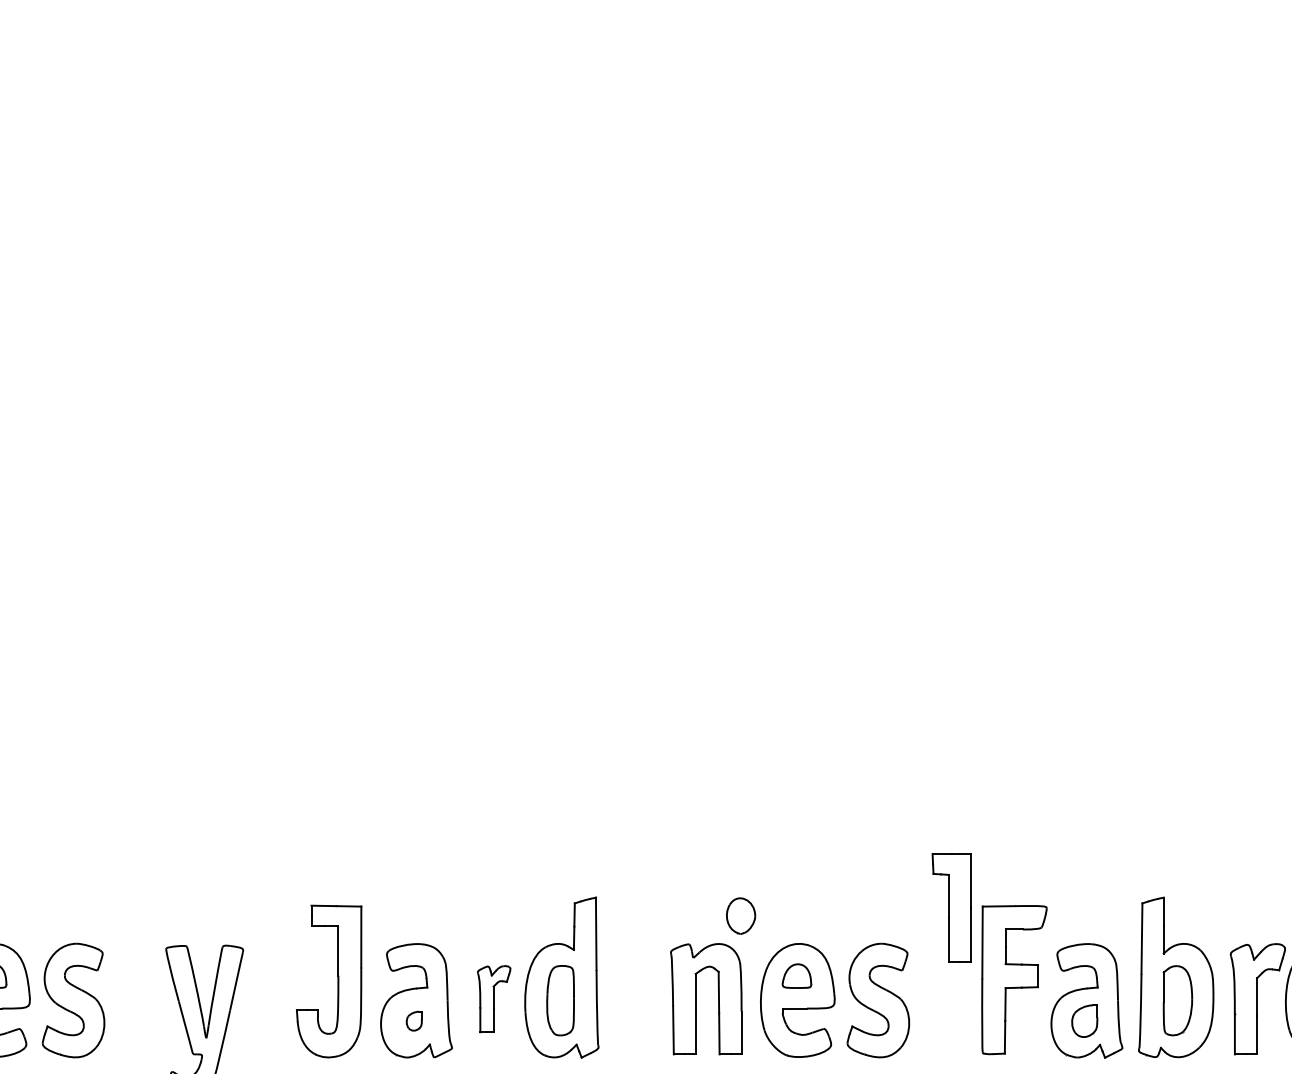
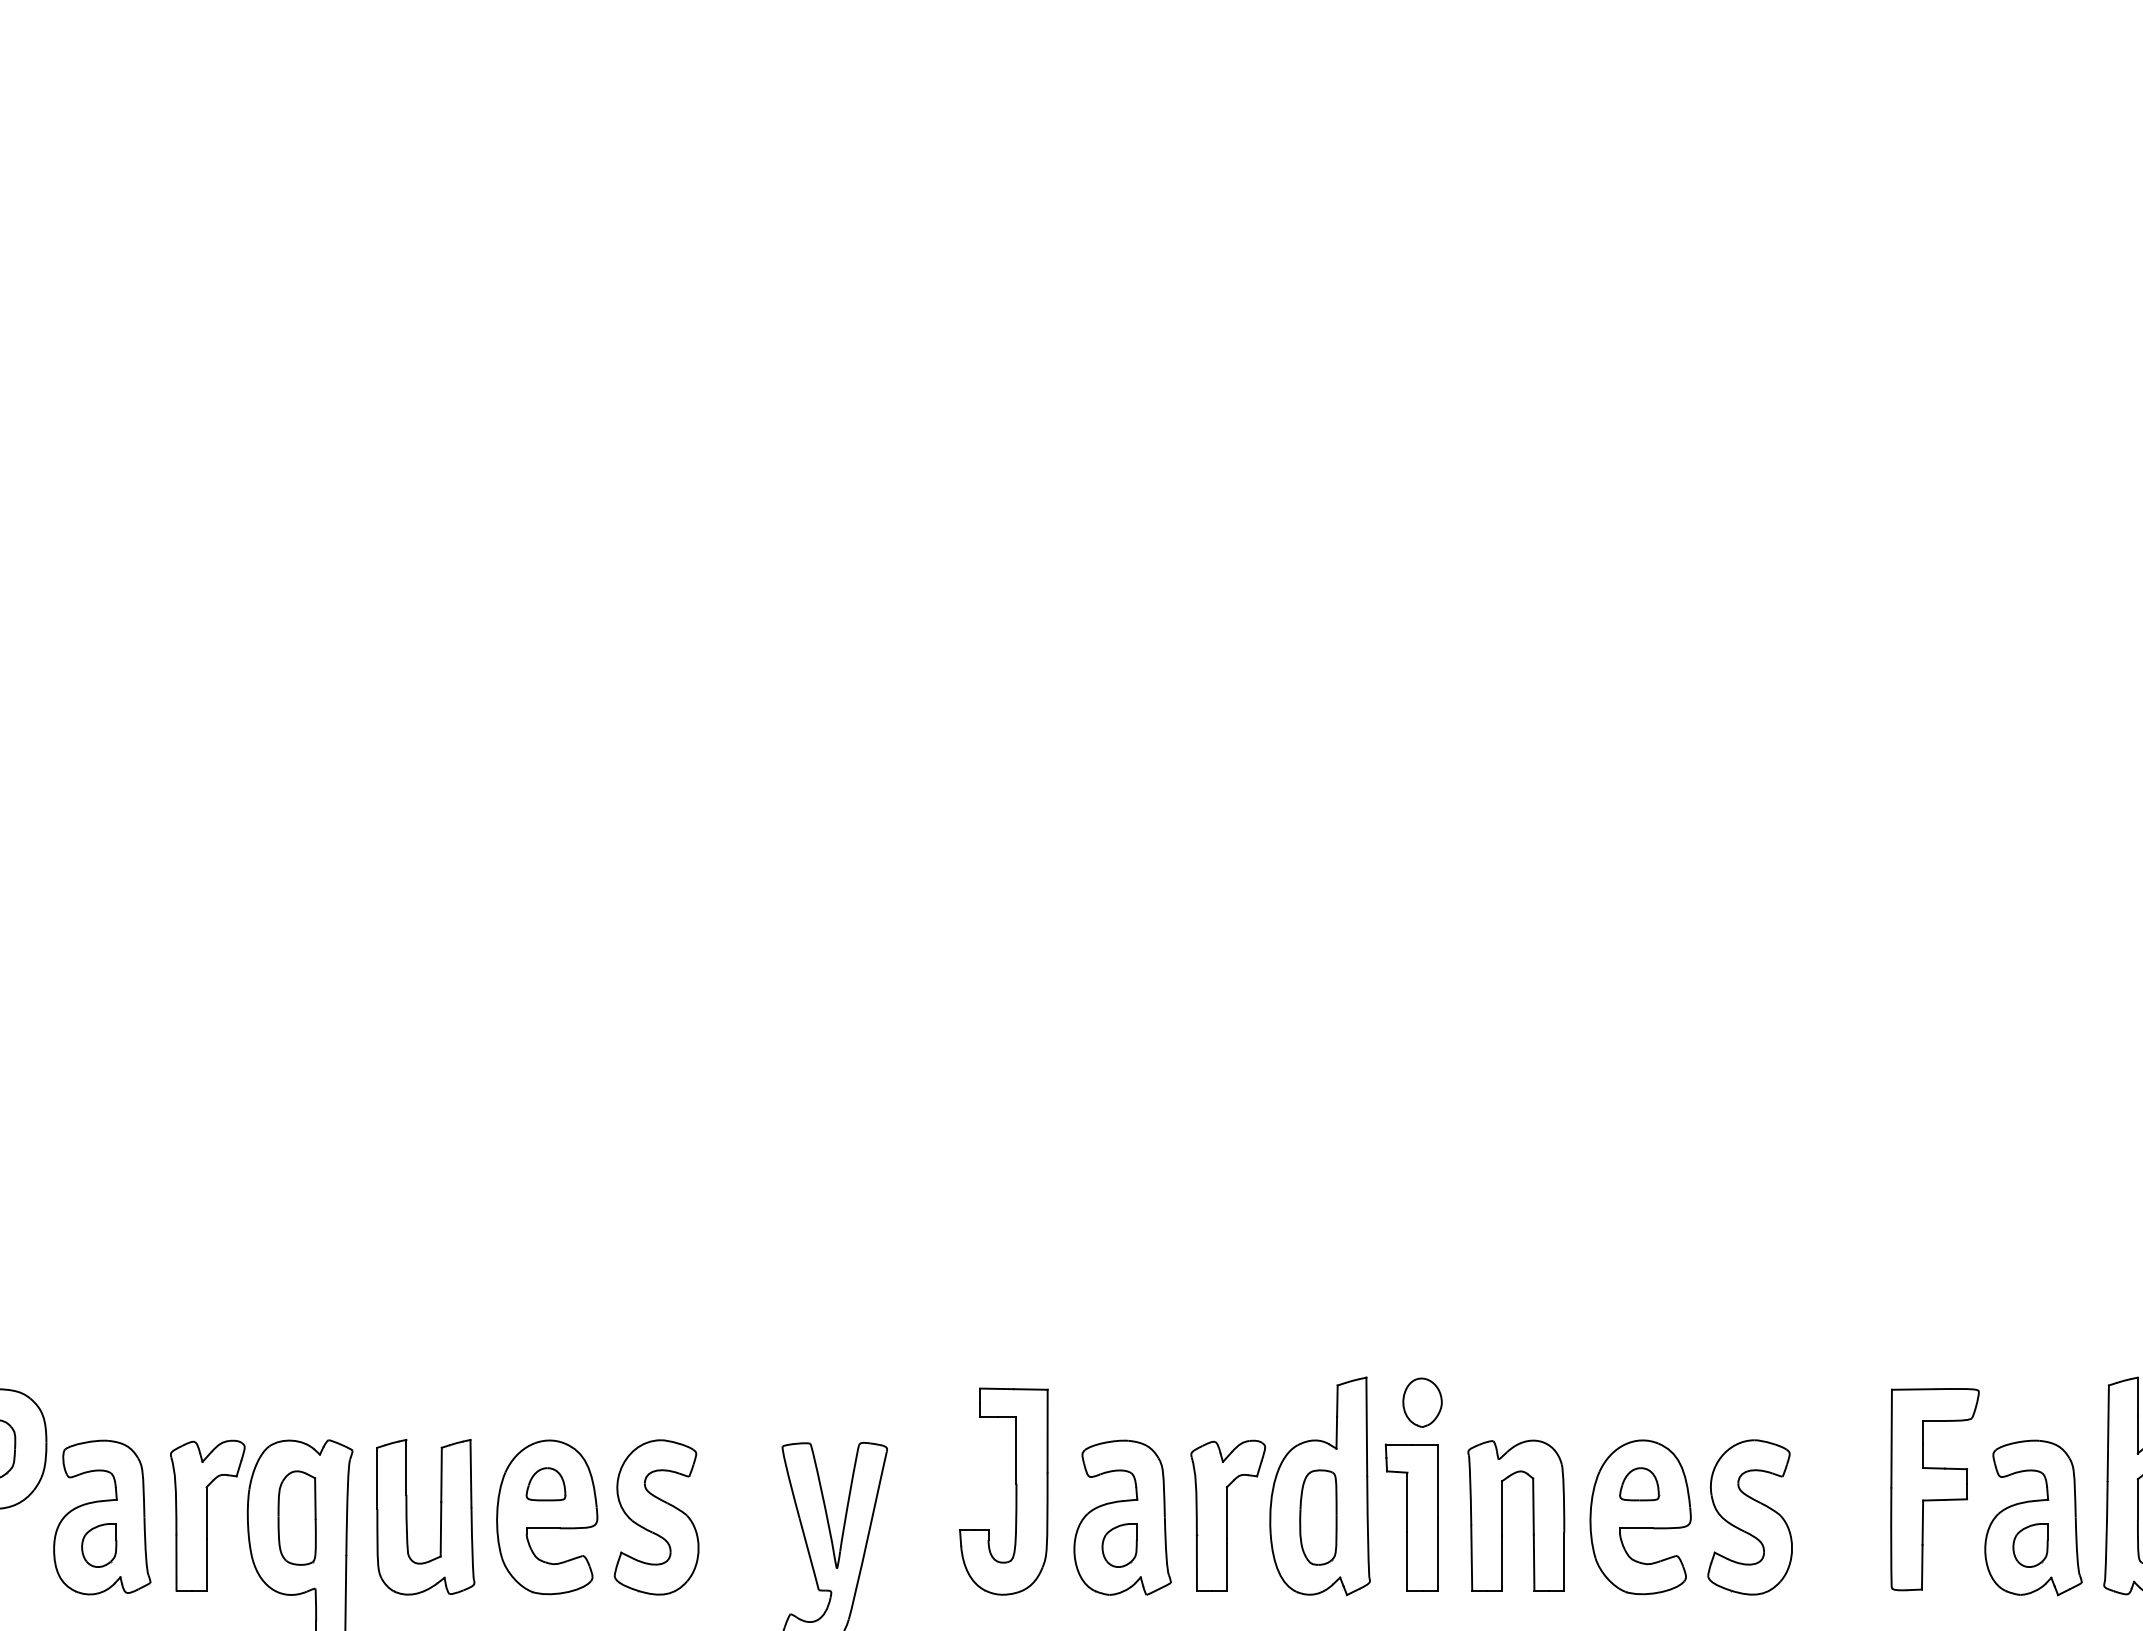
part: (951, 907) -> (1411, 1517), moved
part: (741, 915) -> (1422, 1402), moved
part: (493, 999) -> (1227, 1515), size x1.67
part: (414, 1021) -> (1119, 1545), size x1.67

